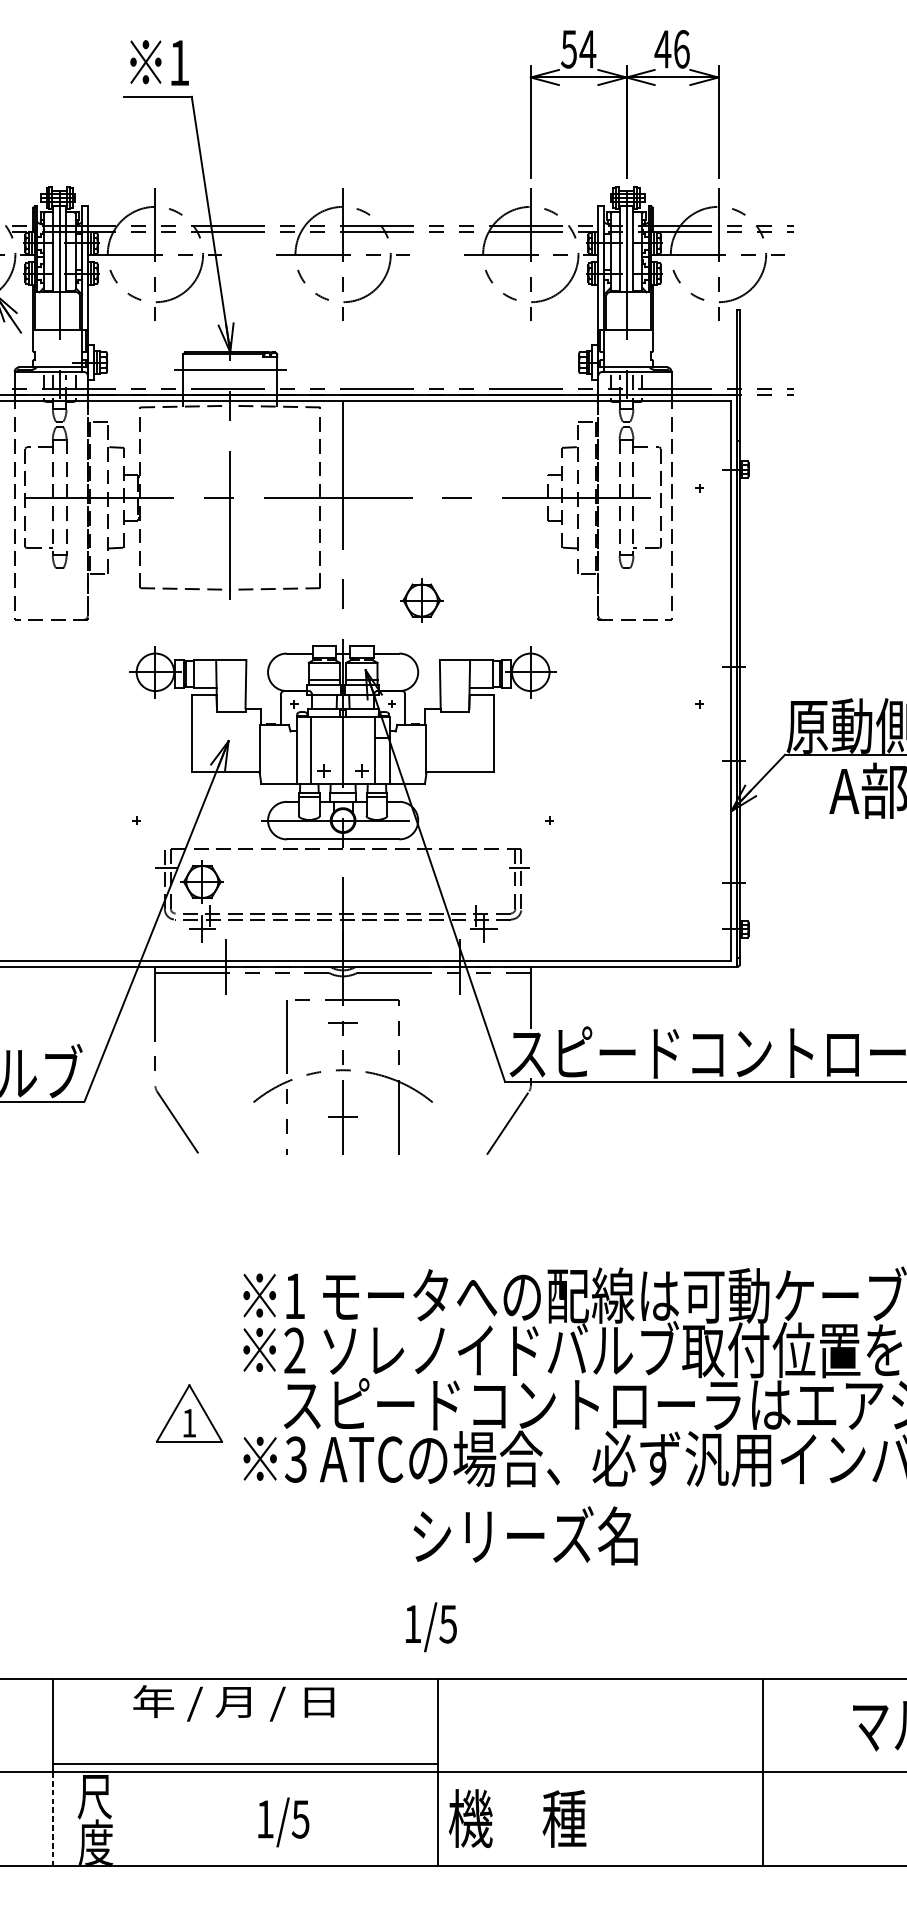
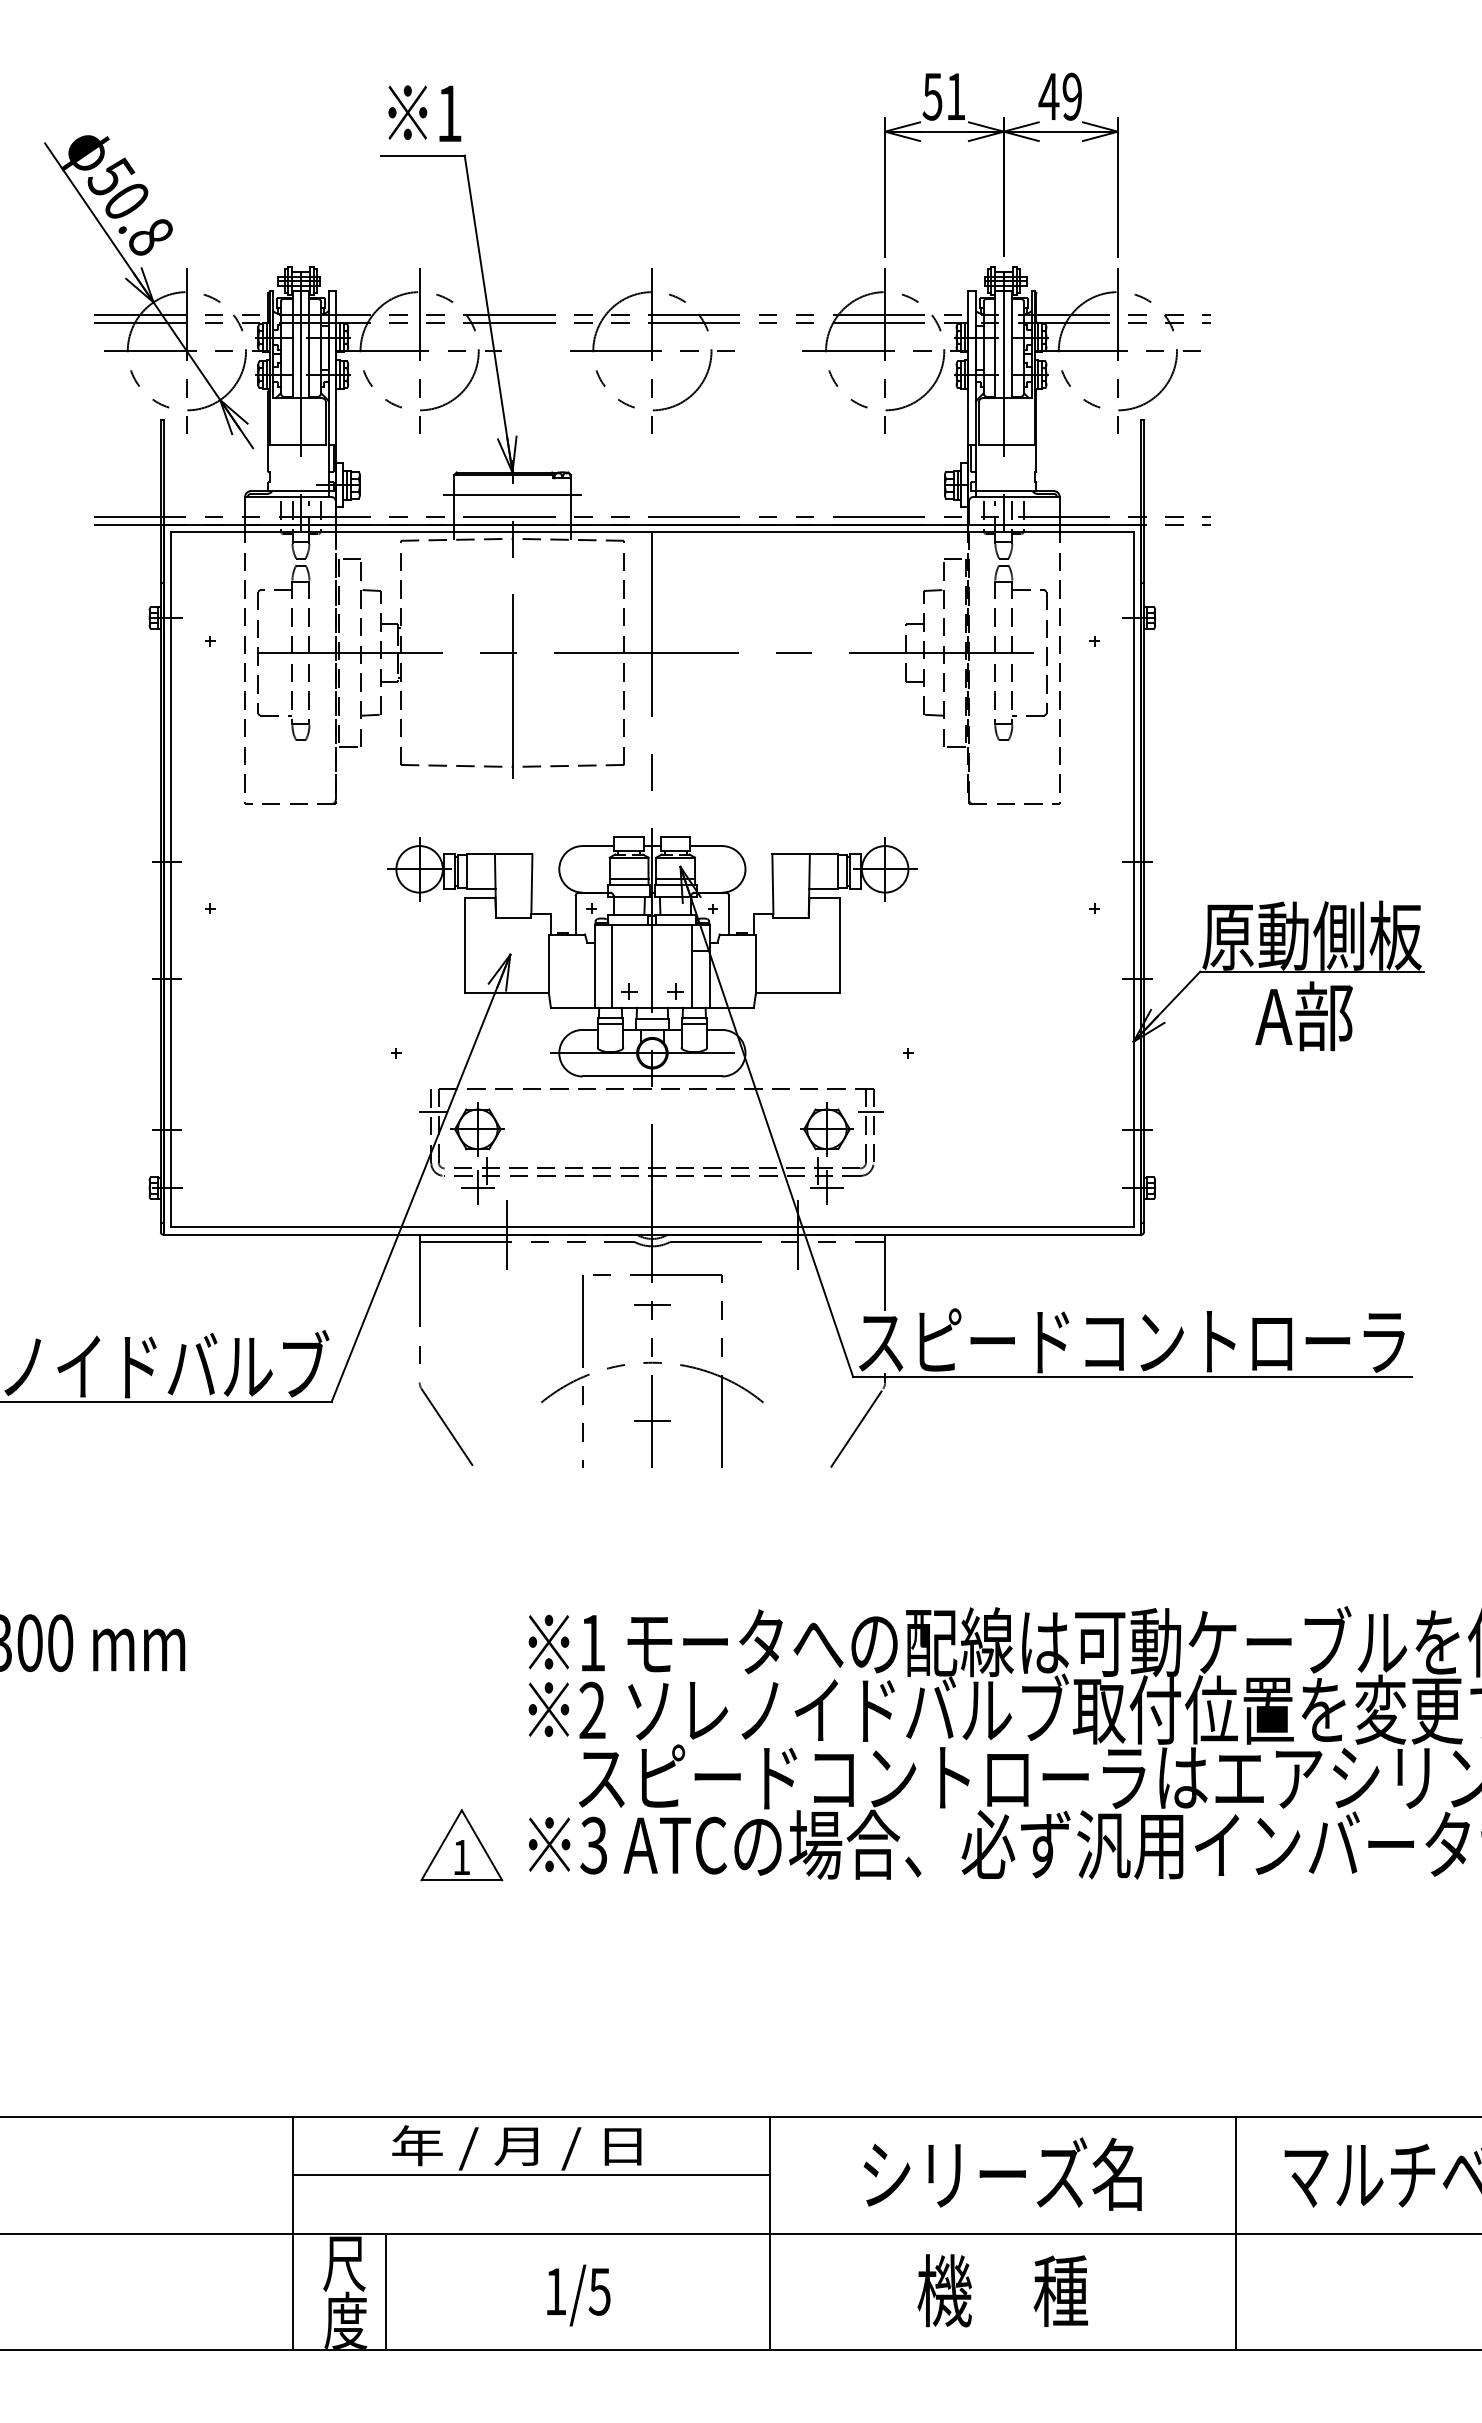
text: (587, 49) -> (955, 96), 54 -> 51
text: (681, 49) -> (1072, 96), 46 -> 49
part: (421, 600) -> (826, 1129), moved
part: (189, 1413) -> (461, 1845), moved
text: (525, 1535) -> (1002, 2173), moved
part: (431, 1627) -> (761, 2053), removed
line: (245, 1764) -> (531, 2175), moved
line: (763, 1772) -> (1235, 2233), moved
text: (517, 1818) -> (1002, 2290), moved
line: (52, 1819) -> (292, 2291), dashed -> solid
line: (128, 1819) -> (386, 2291), added

